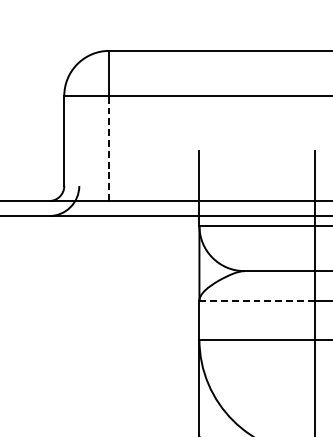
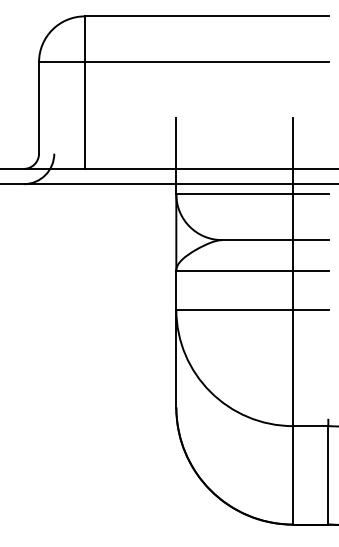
line: (109, 148) -> (84, 115), dashed -> solid
line: (257, 301) -> (235, 270), dashed -> solid

